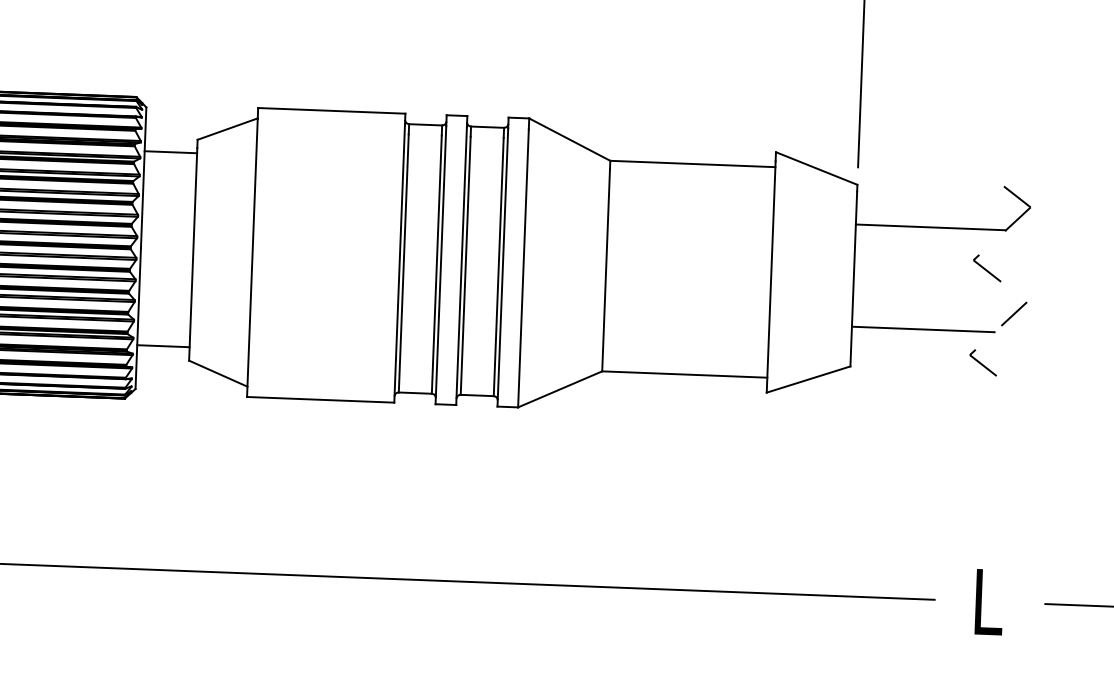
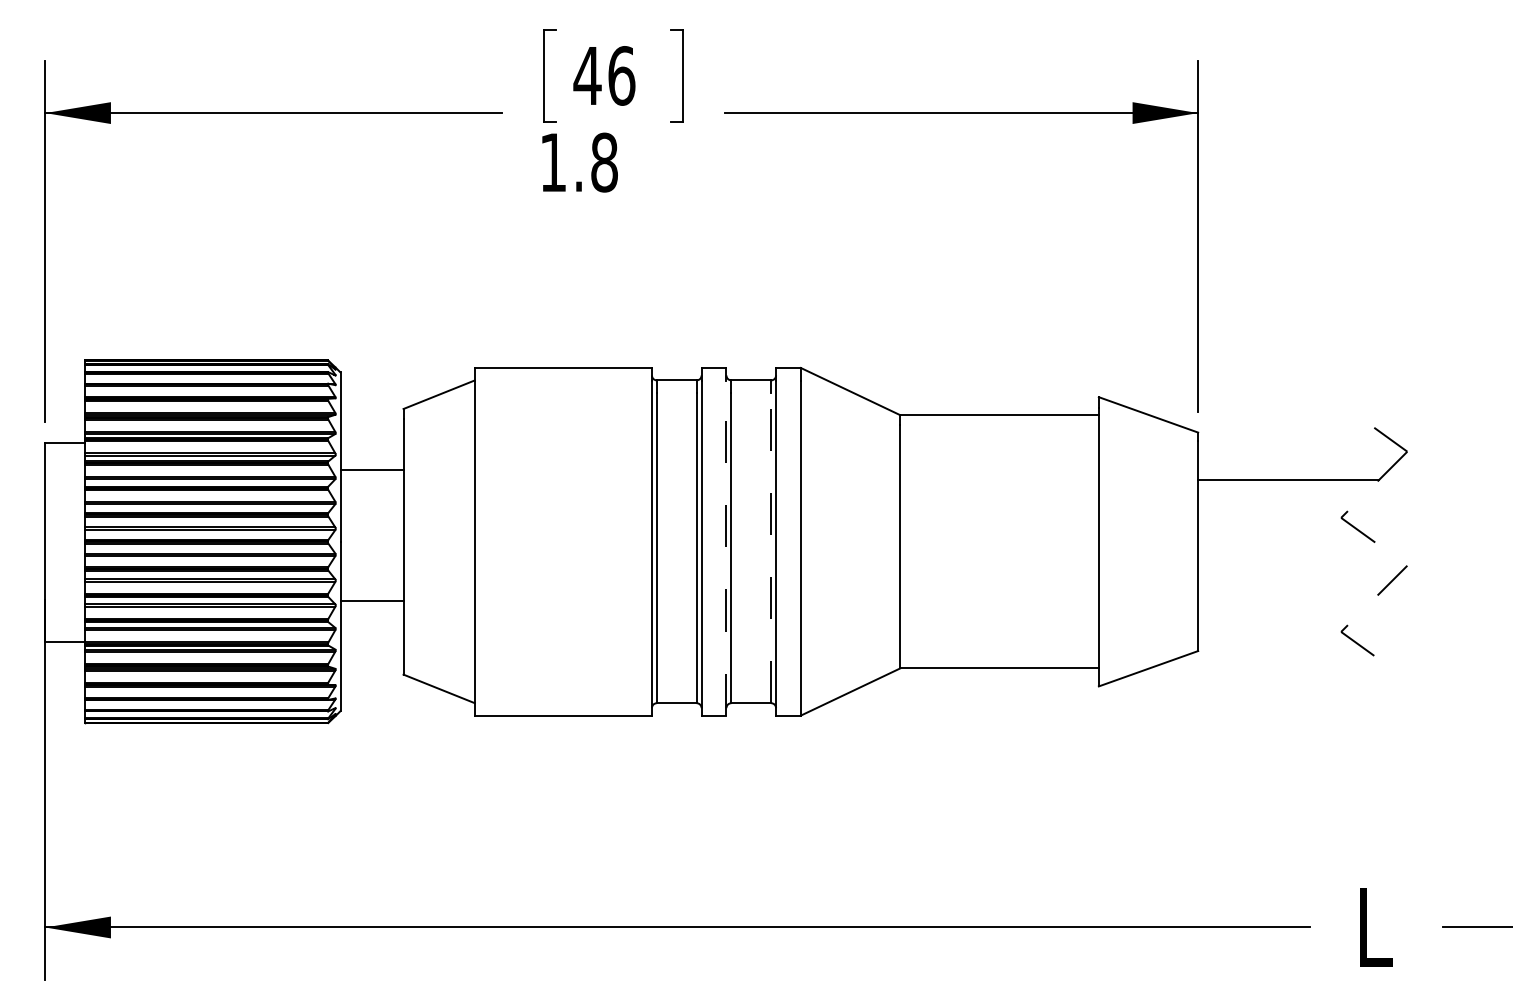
line: (170, 152) -> (371, 470), moved
line: (461, 265) -> (726, 547), solid -> dashed
line: (499, 266) -> (771, 547), solid -> dashed
line: (922, 329) -> (1283, 603), removed
line: (162, 346) -> (371, 601), moved

